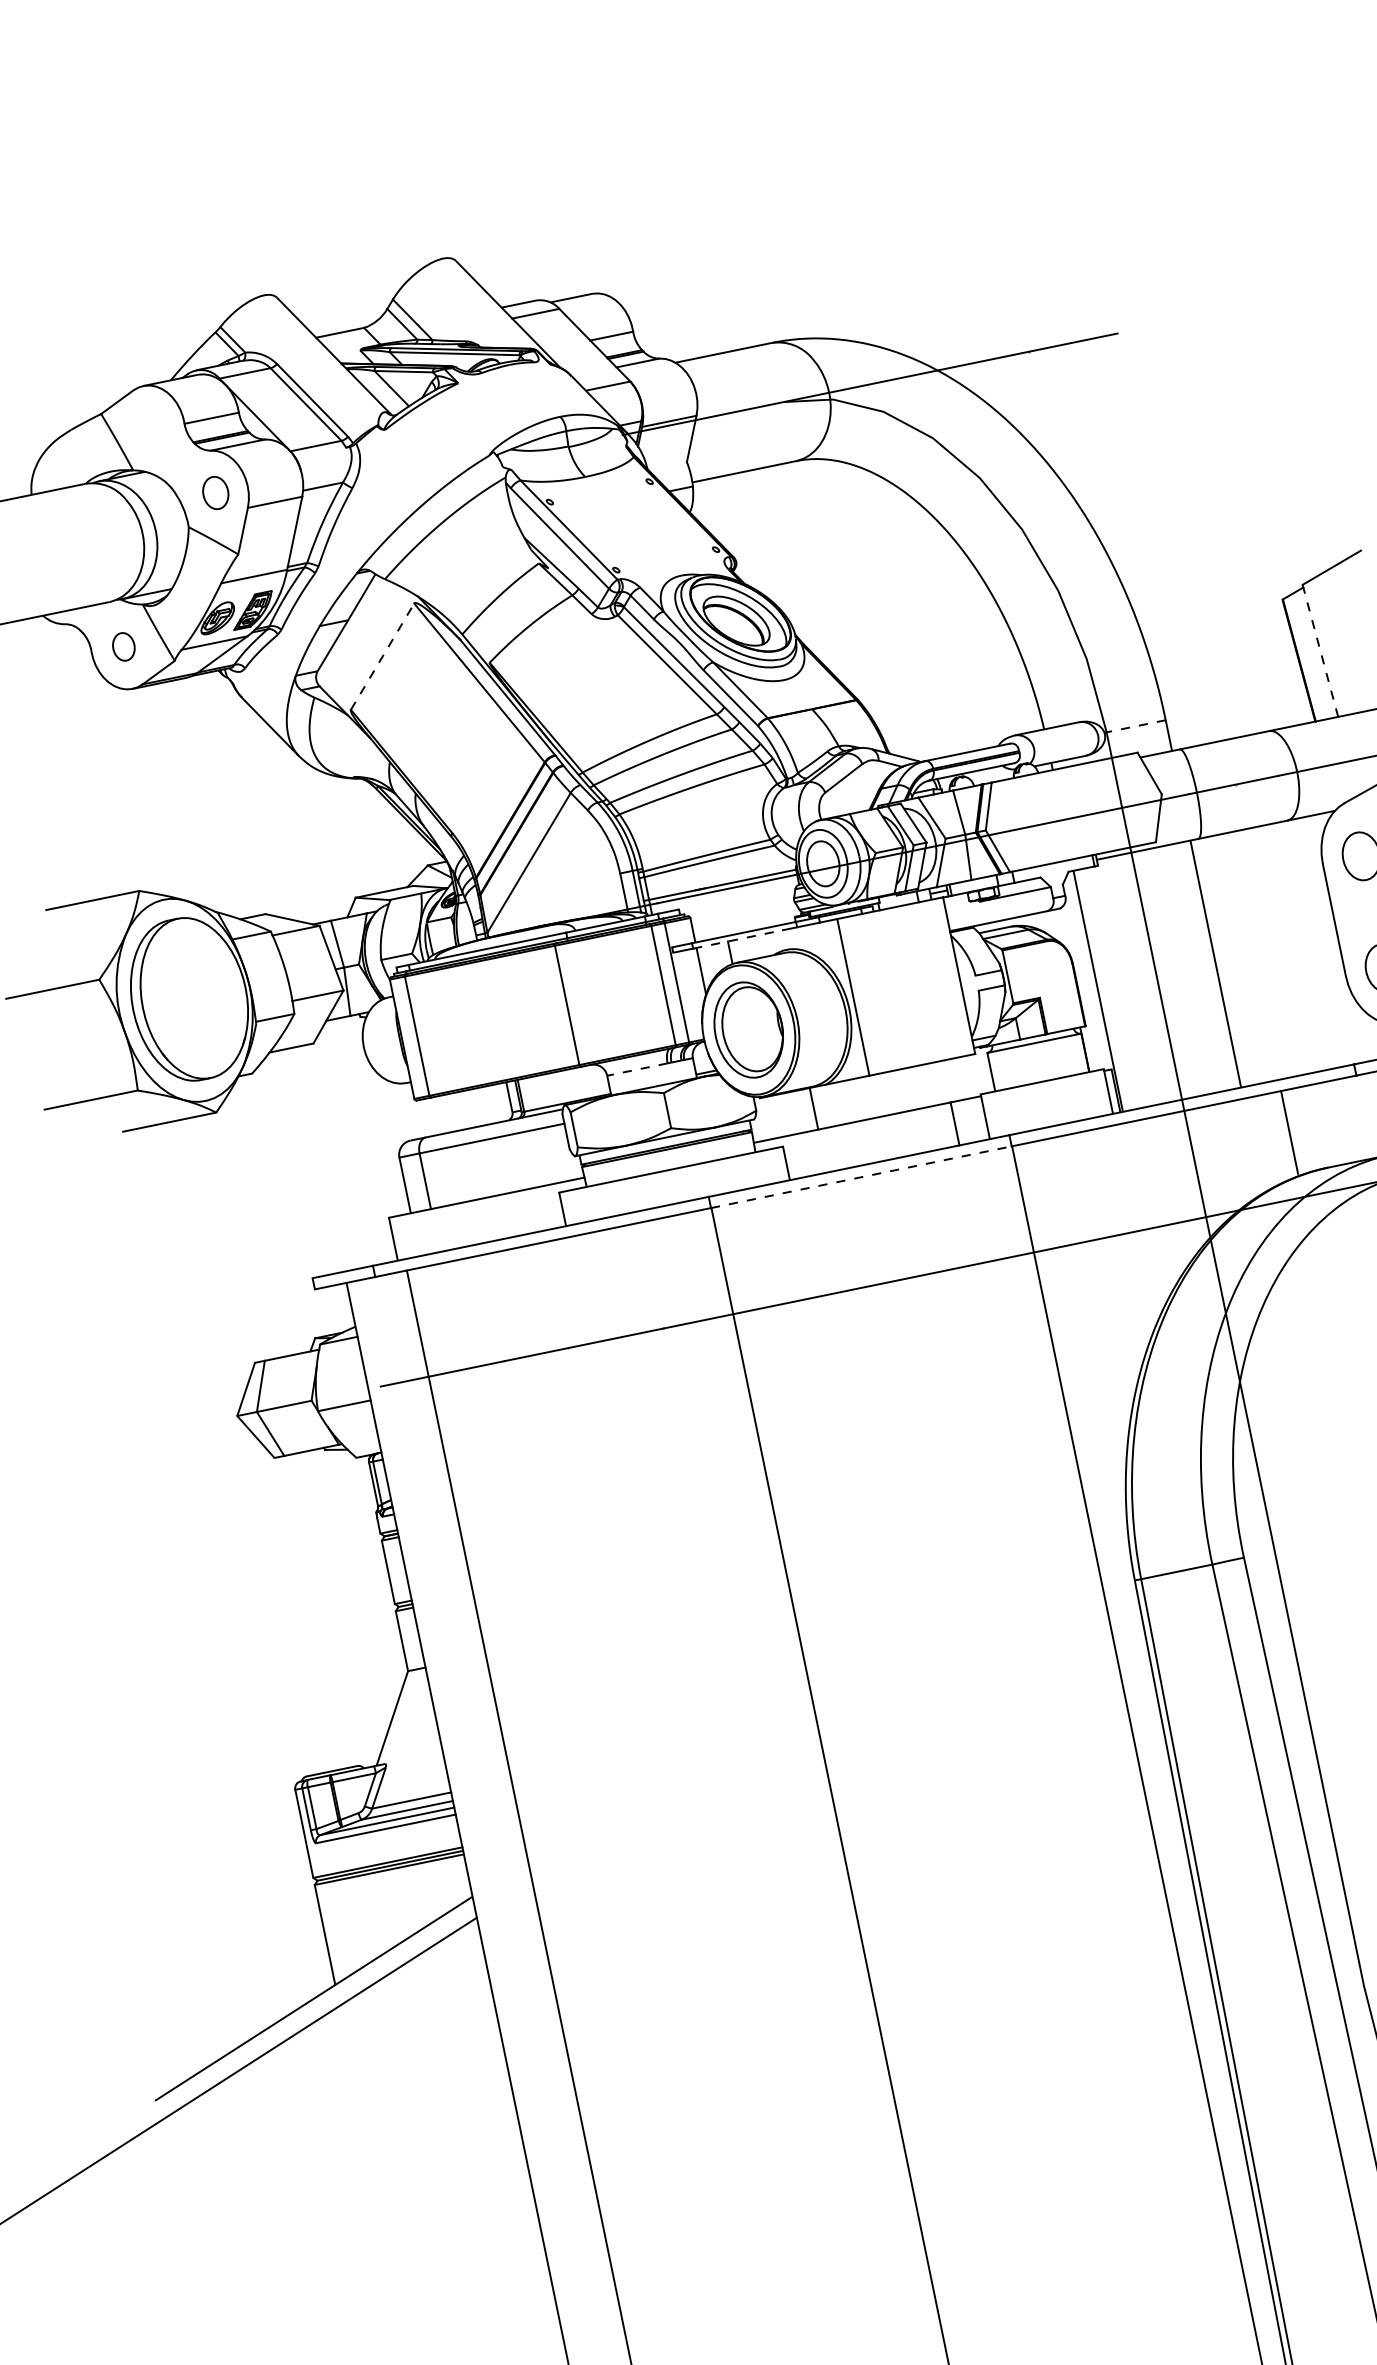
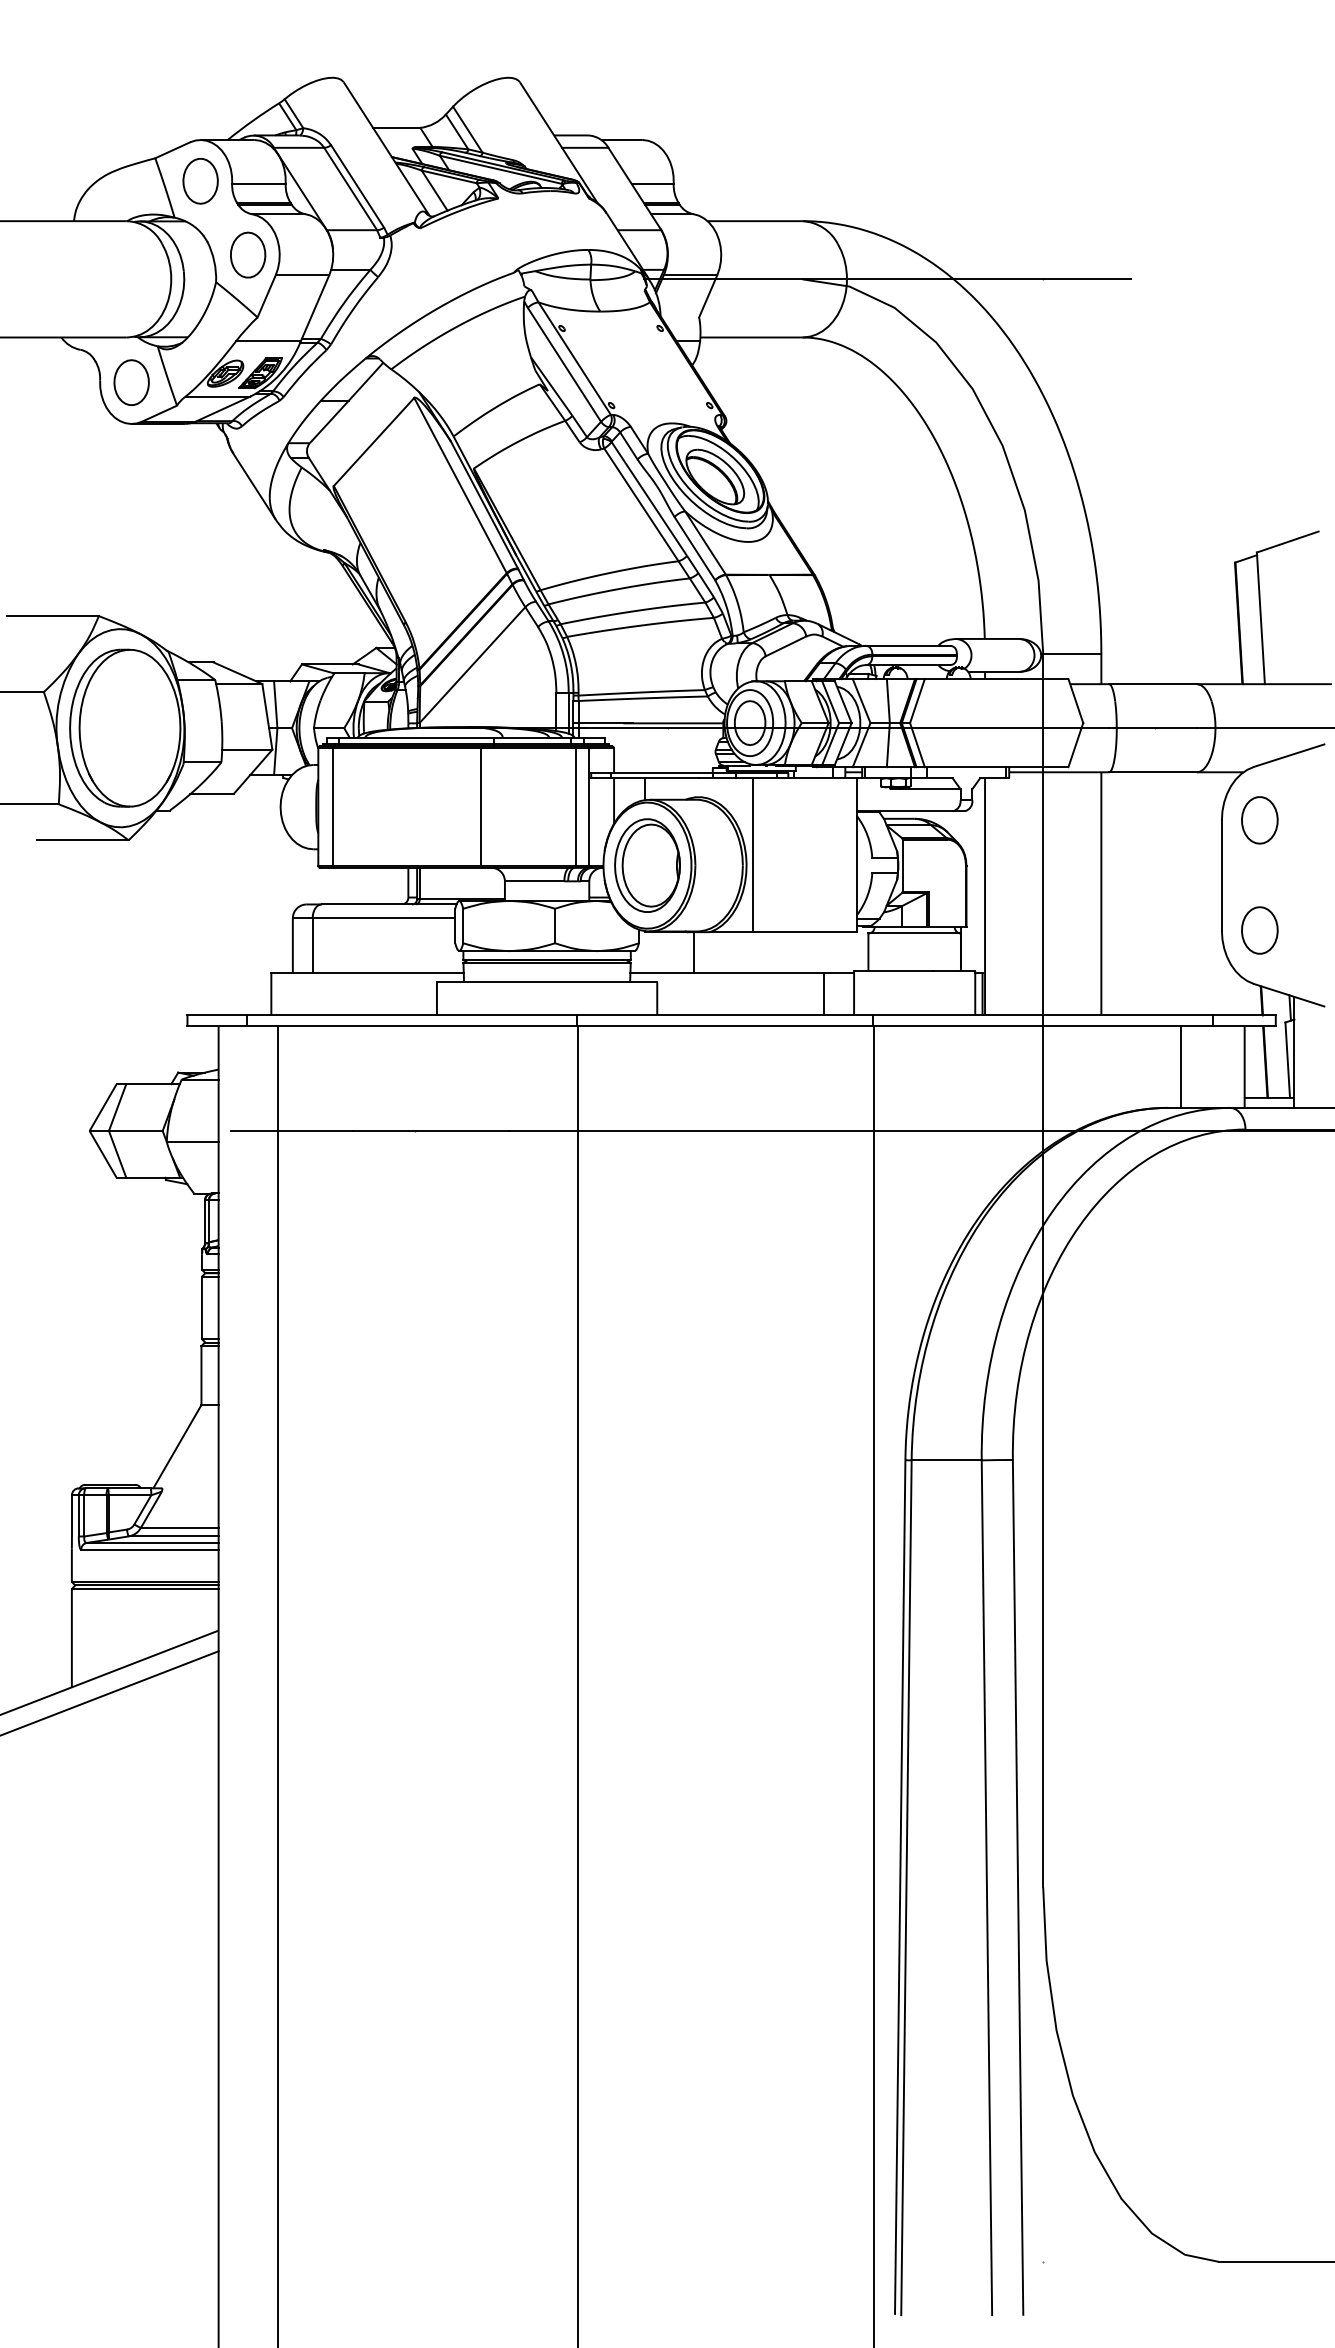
part: (151, 428) -> (200, 181), added
part: (215, 492) -> (248, 254), size x1.43
part: (123, 646) -> (131, 382), size x1.67
line: (1320, 651) -> (1260, 618), dashed -> solid
line: (383, 657) -> (374, 442), dashed -> solid
line: (1134, 726) -> (1070, 653), dashed -> solid
line: (738, 938) -> (655, 777), dashed -> solid
line: (637, 1069) -> (534, 881), dashed -> solid
line: (1289, 1131) -> (1181, 1066), moved
line: (861, 1177) -> (725, 1026), dashed -> solid

